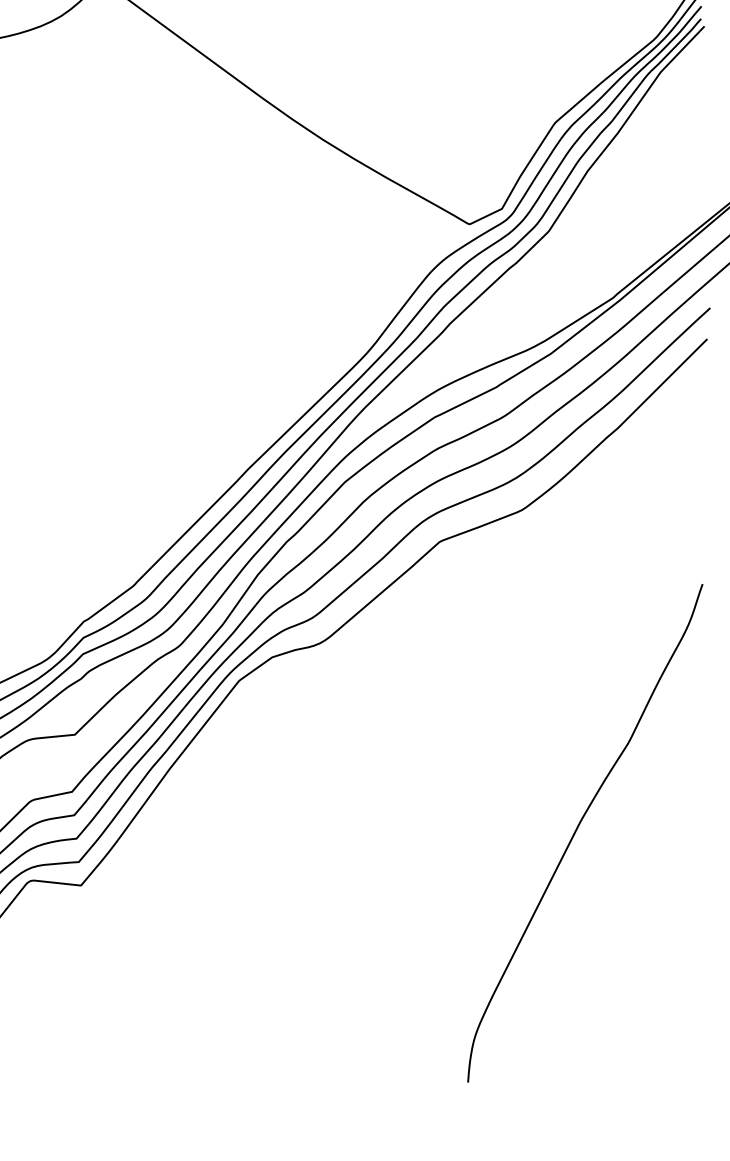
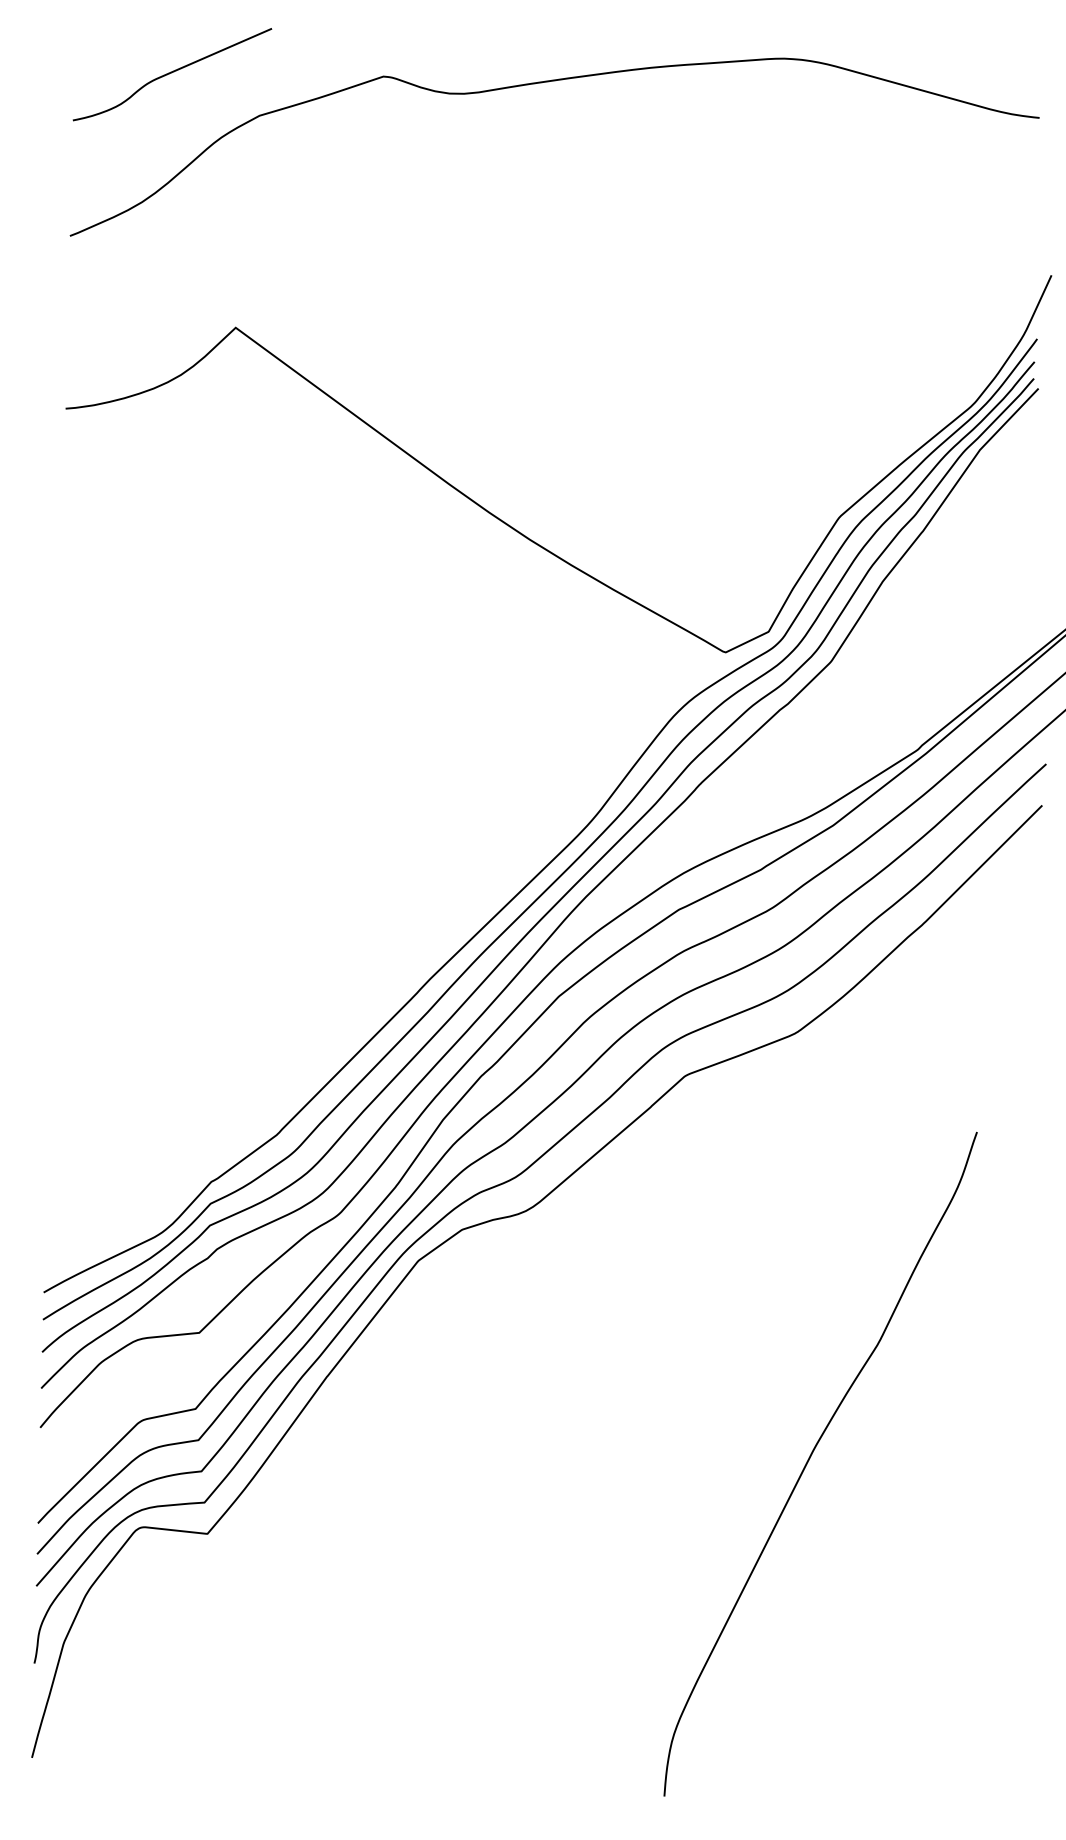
curve: (577, 829) -> (810, 1458), moved

